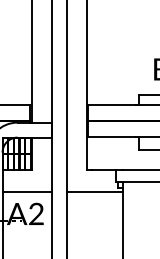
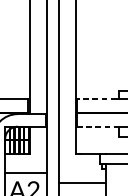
line: (112, 105) -> (97, 99), solid -> dashed
line: (112, 137) -> (97, 126), solid -> dashed
line: (94, 192) -> (82, 182), moved

